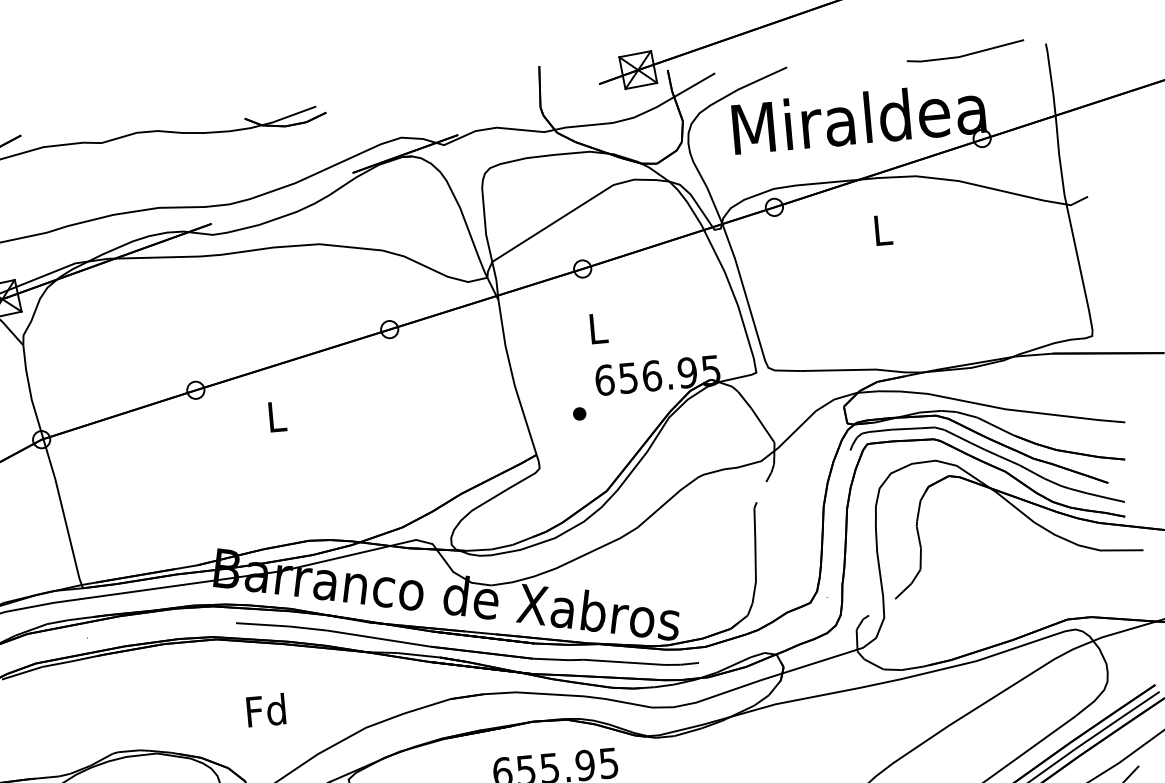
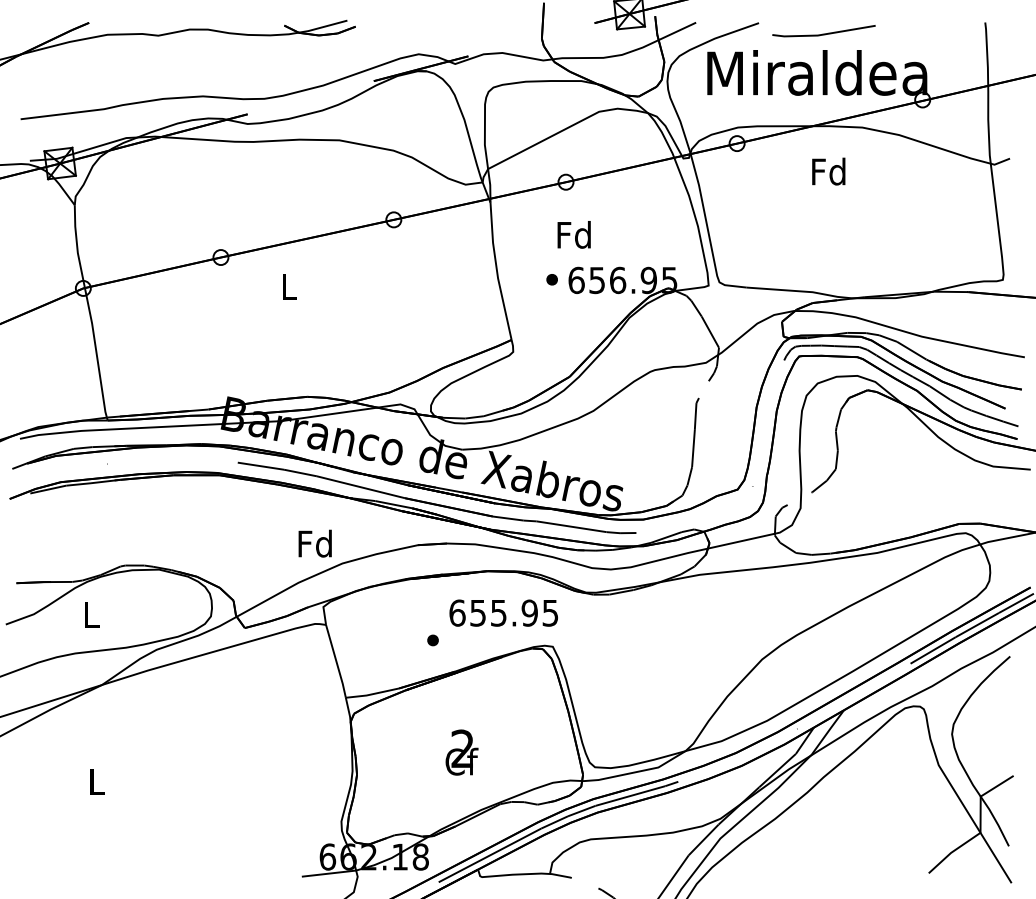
line: (965, 54) -> (823, 33), moved
text: (881, 229) -> (828, 171), L -> Fd
text: (596, 328) -> (573, 234), L -> Fd
part: (578, 413) -> (551, 279), moved
text: (265, 710) -> (314, 543), moved

